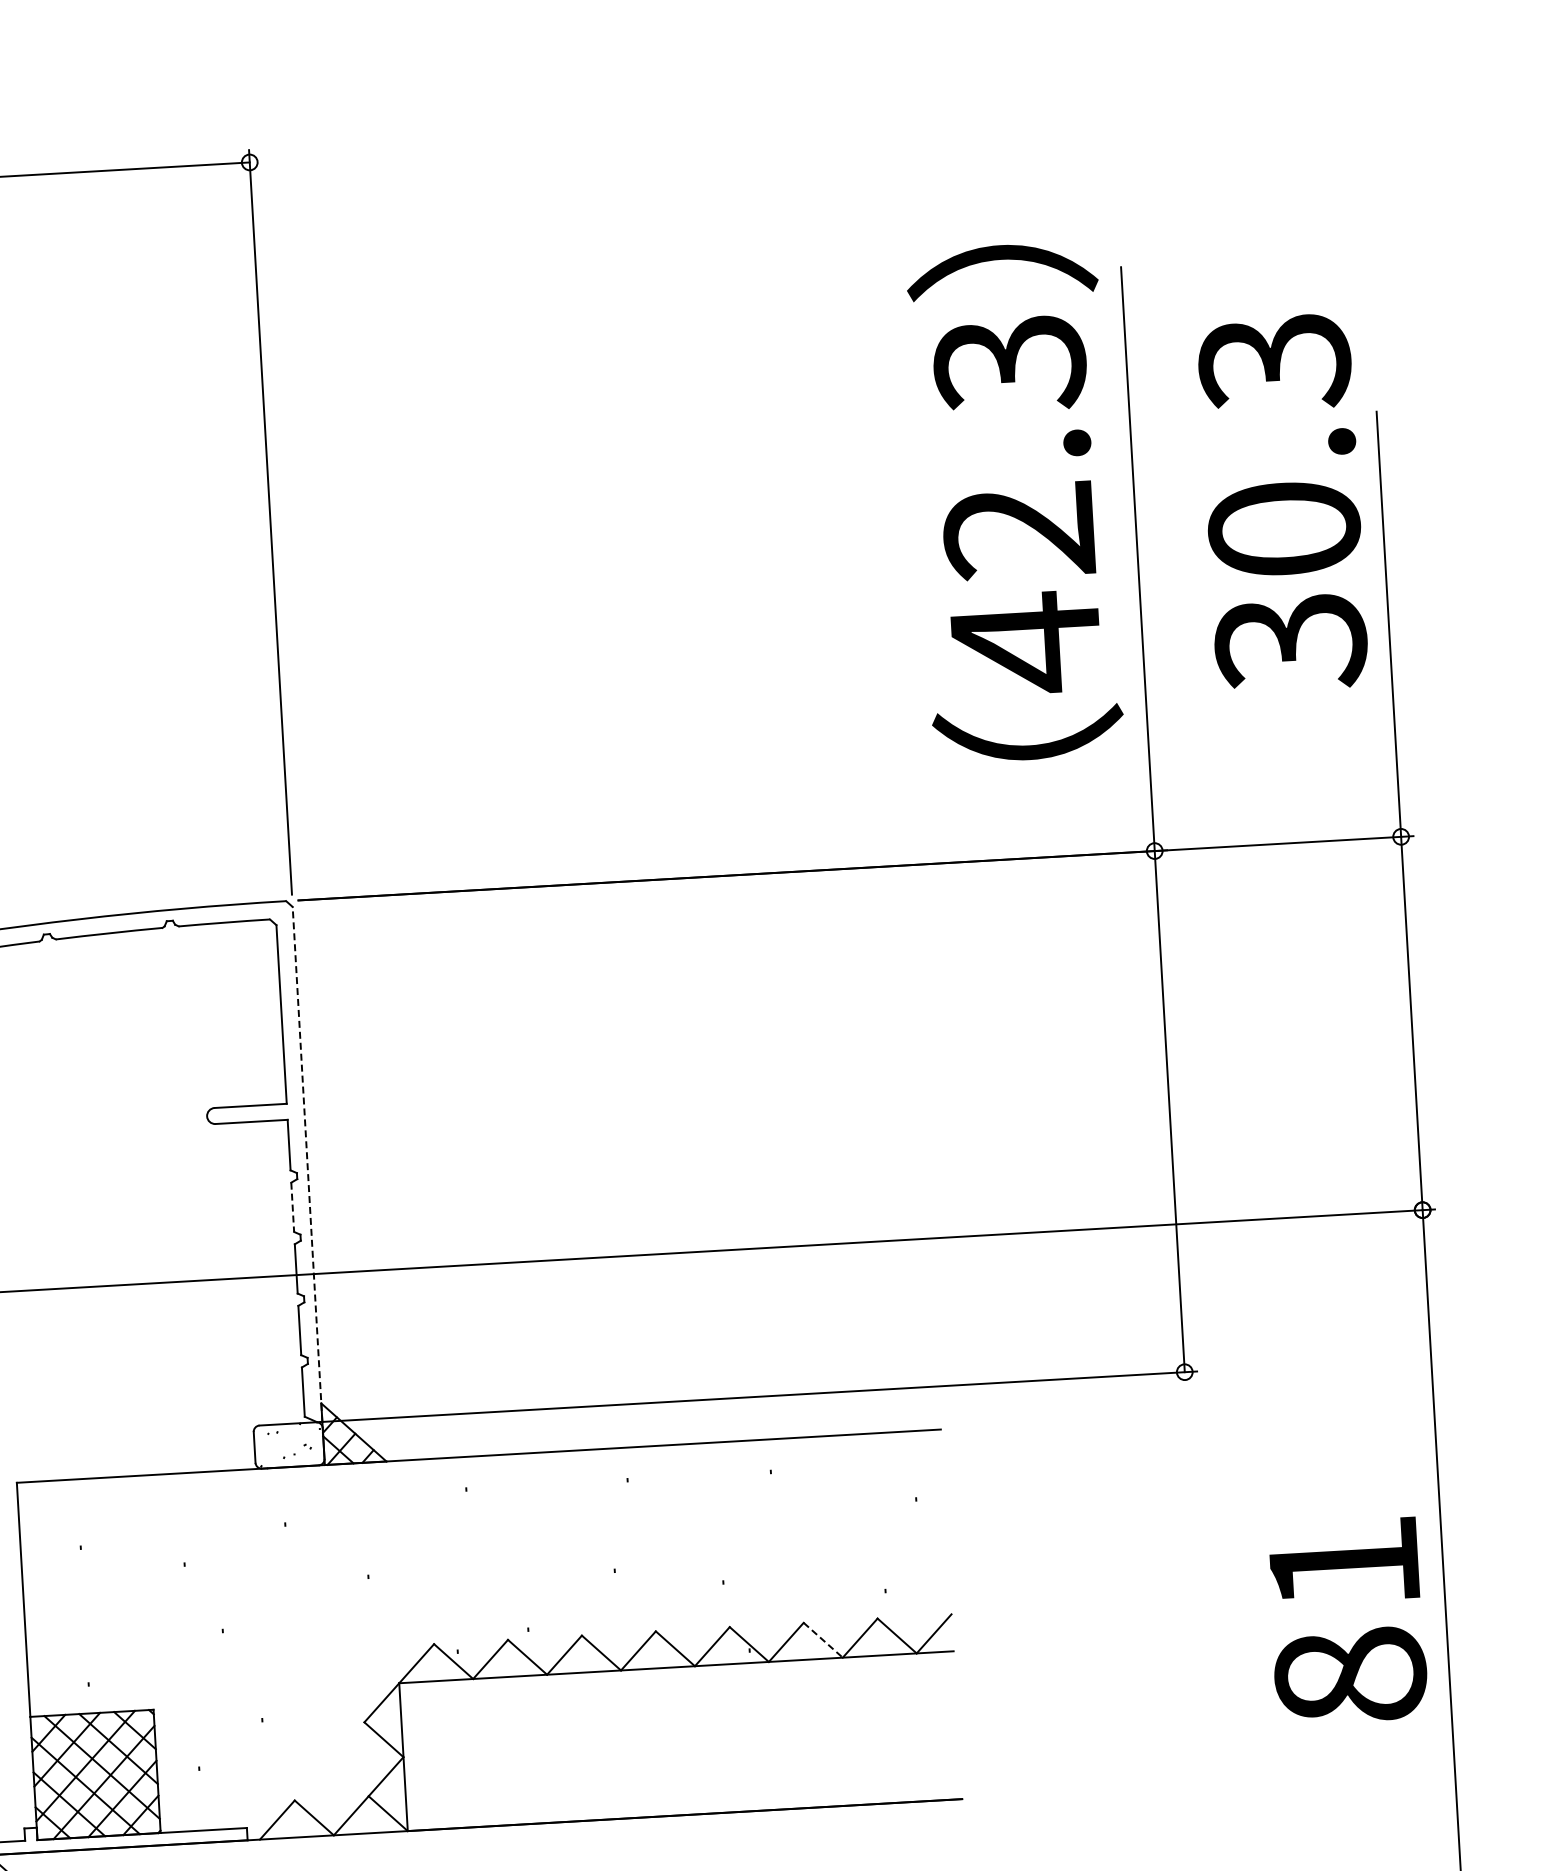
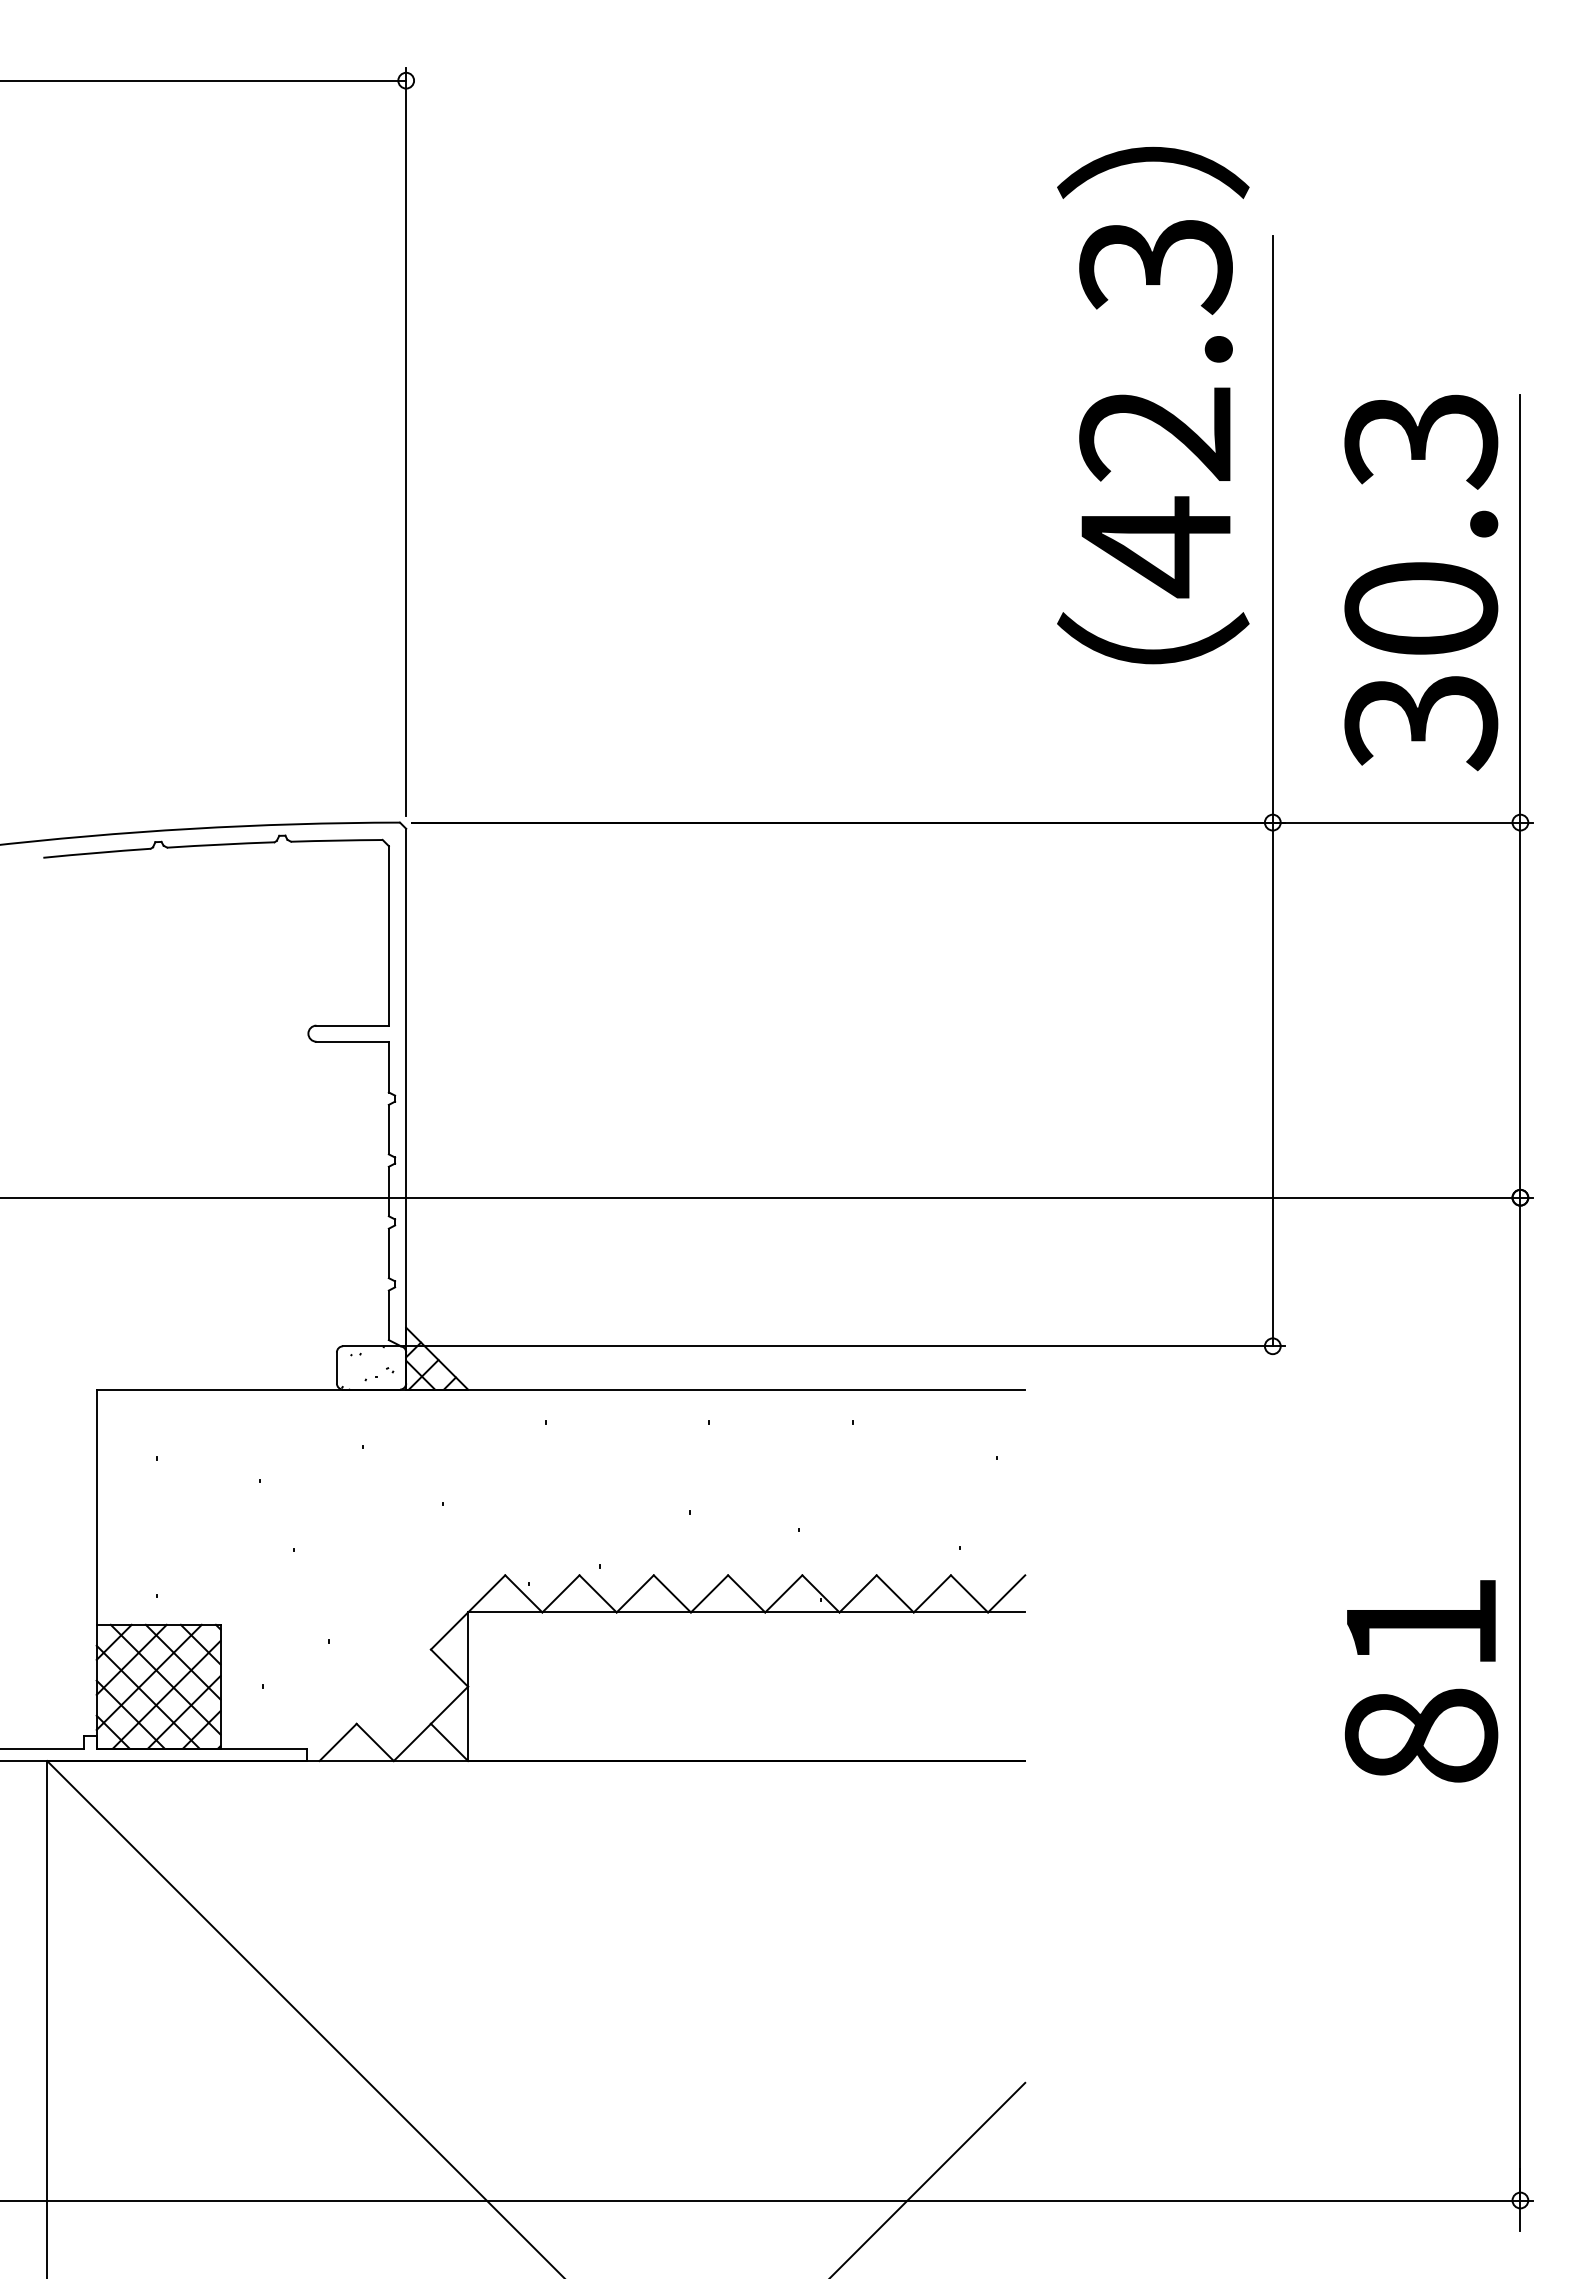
text: (1015, 502) -> (1153, 405), moved
text: (1283, 503) -> (1421, 582), moved
line: (307, 1164) -> (406, 1087), dashed -> solid
line: (292, 1207) -> (388, 1129), dashed -> solid
text: (1347, 1621) -> (1421, 1681), moved
line: (823, 1640) -> (895, 1594), dashed -> solid

